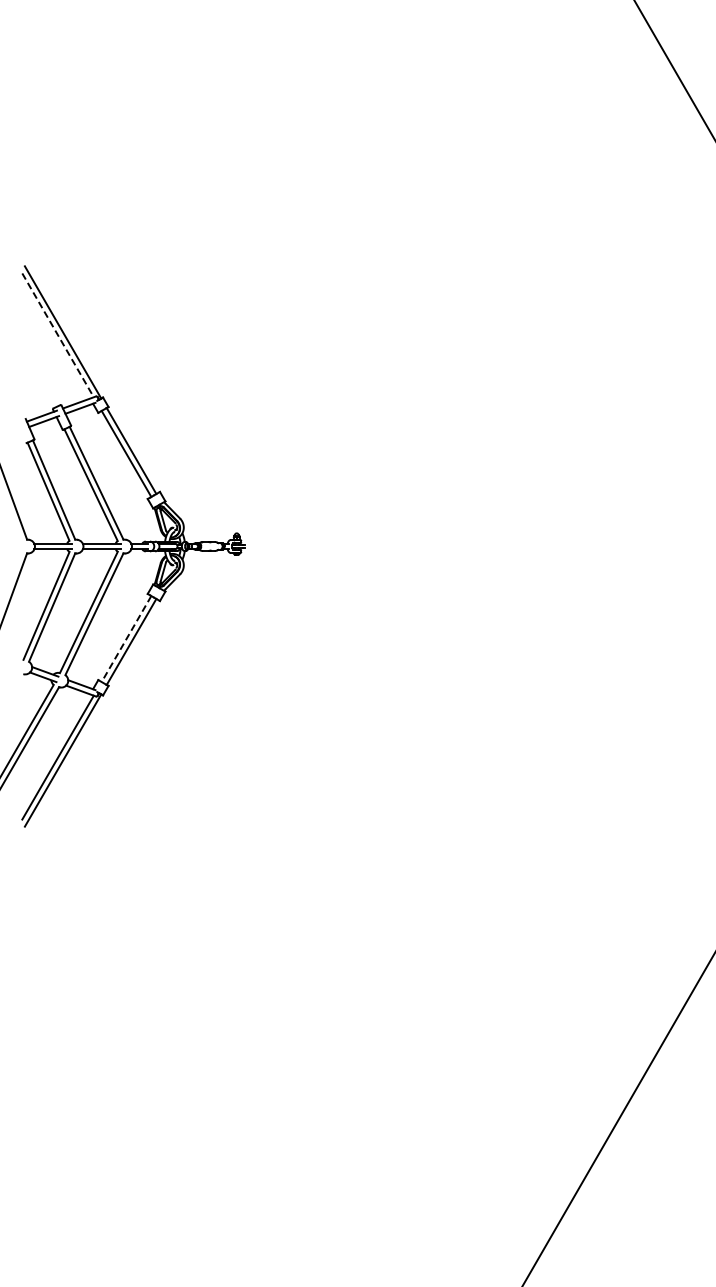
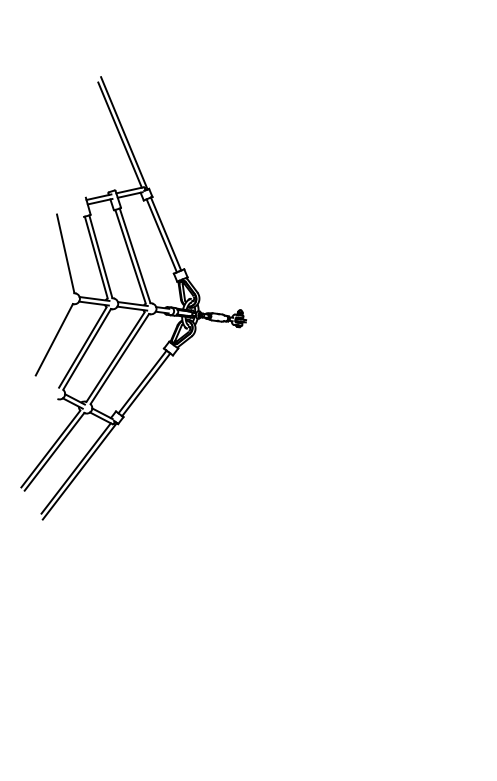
line: (58, 335) -> (120, 135), dashed -> solid
line: (126, 639) -> (142, 382), dashed -> solid

